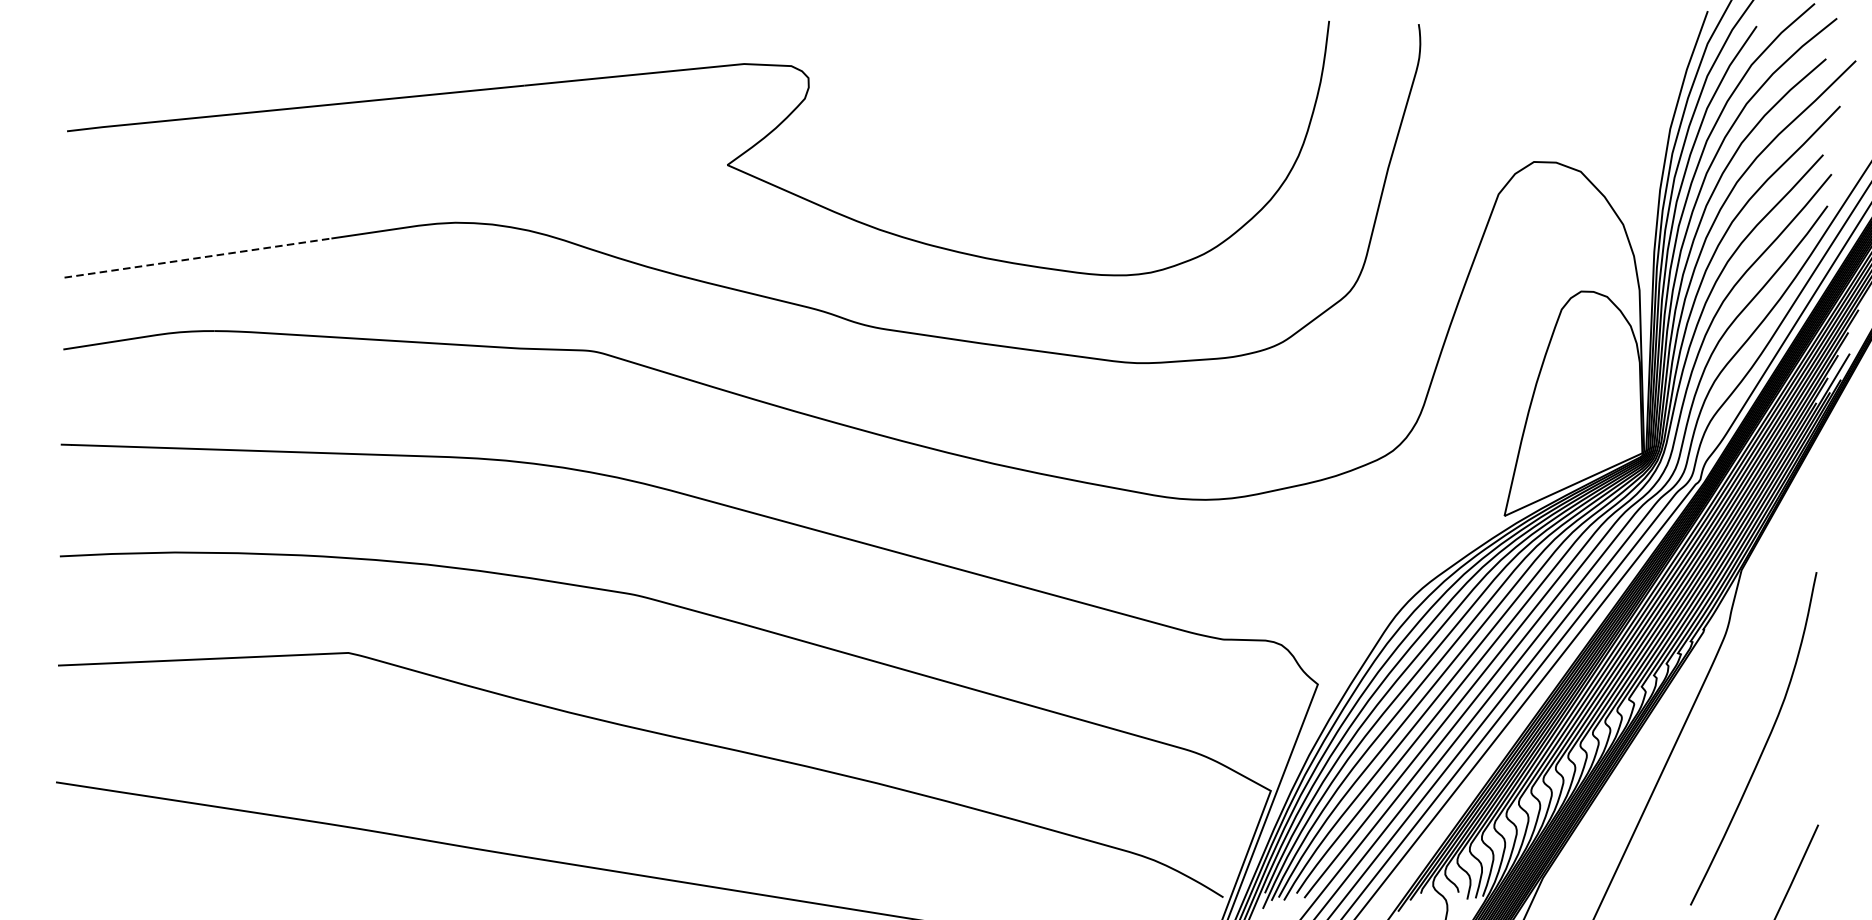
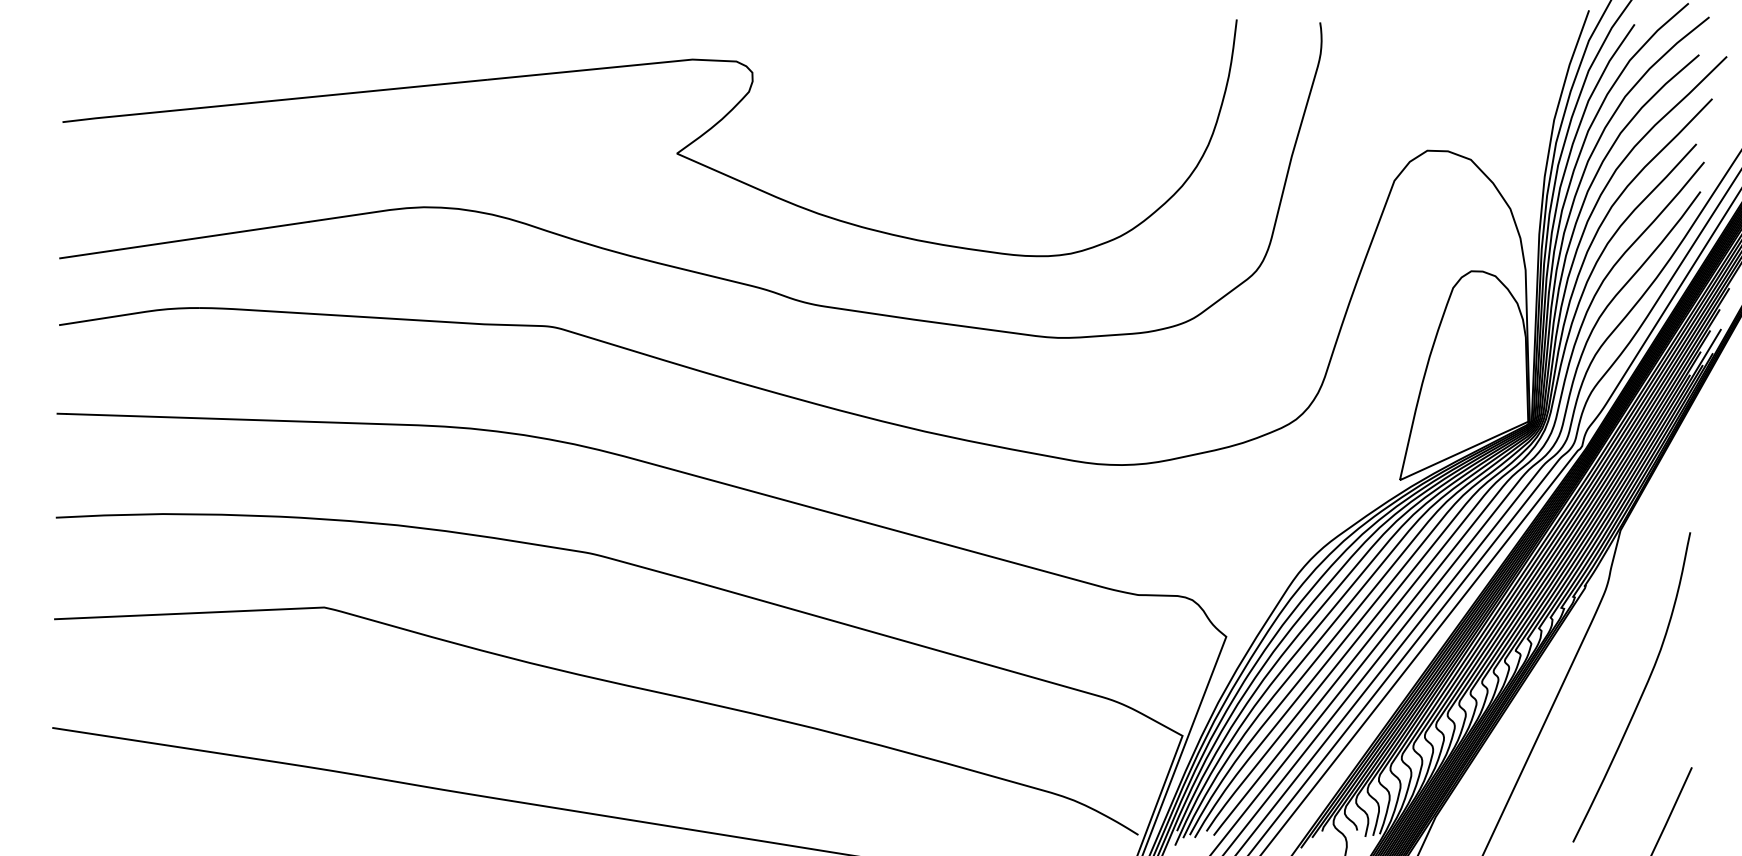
line: (198, 258) -> (184, 240), dashed -> solid

